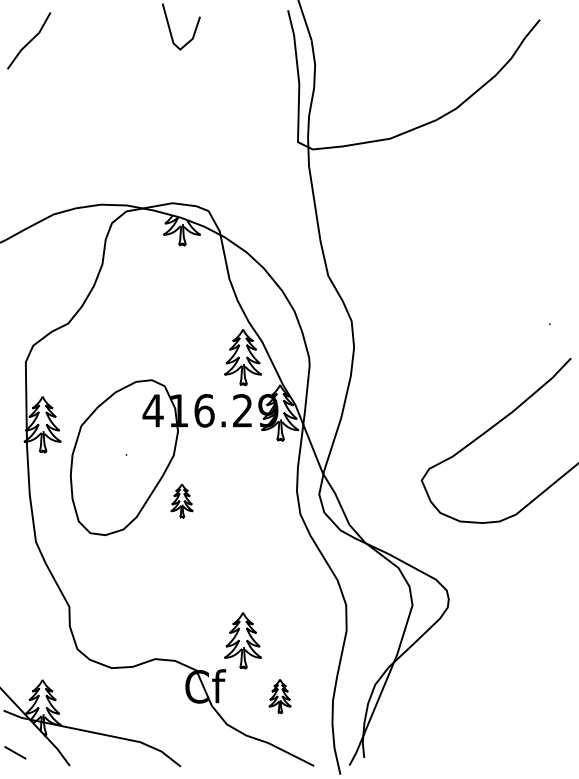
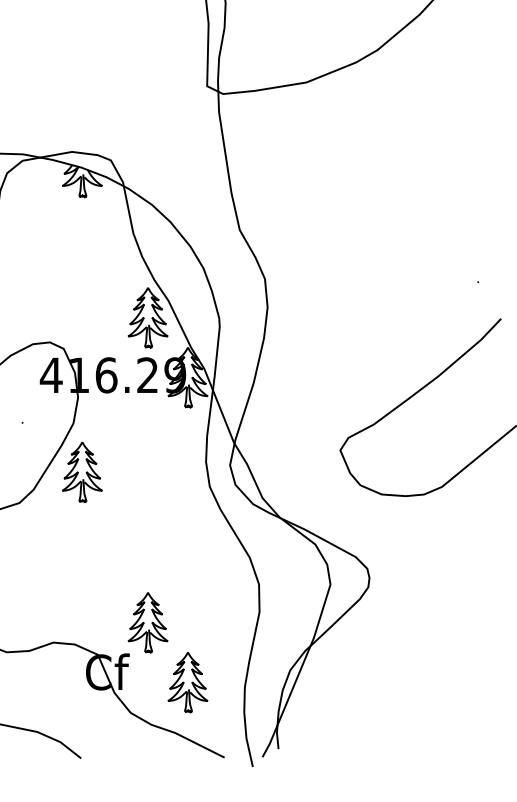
part: (181, 500) -> (81, 471), size x1.67
part: (279, 696) -> (187, 682), size x1.67

